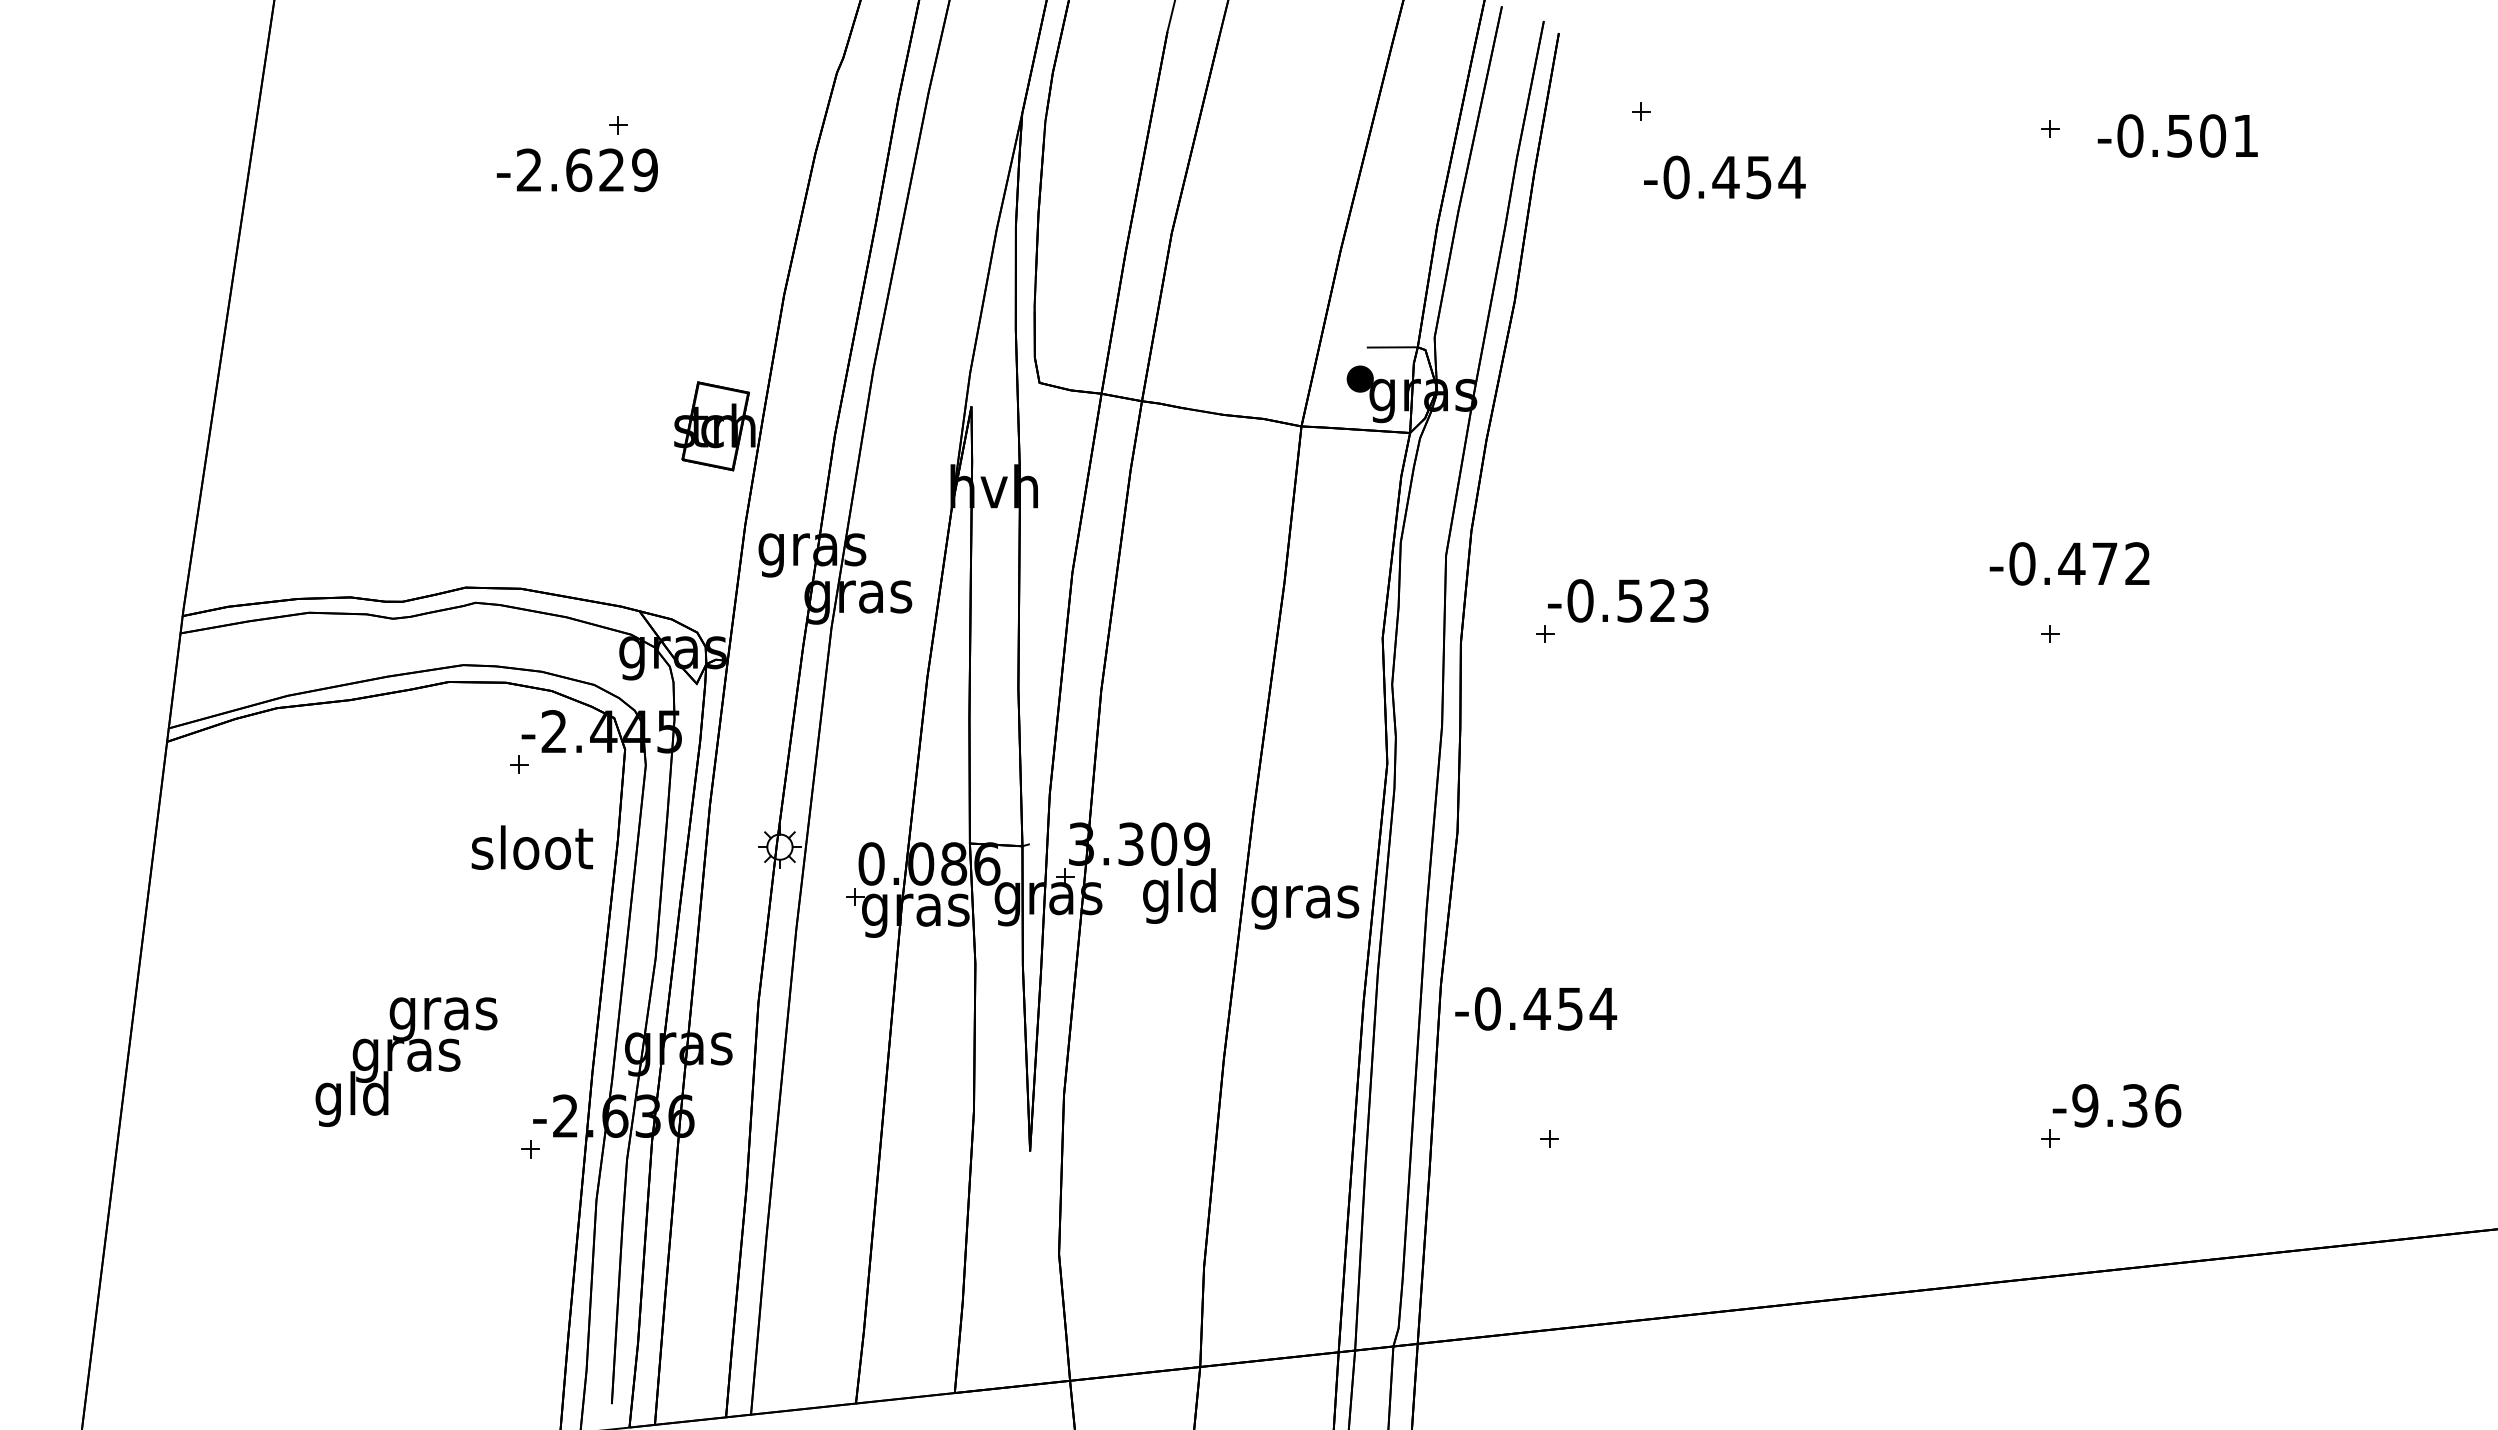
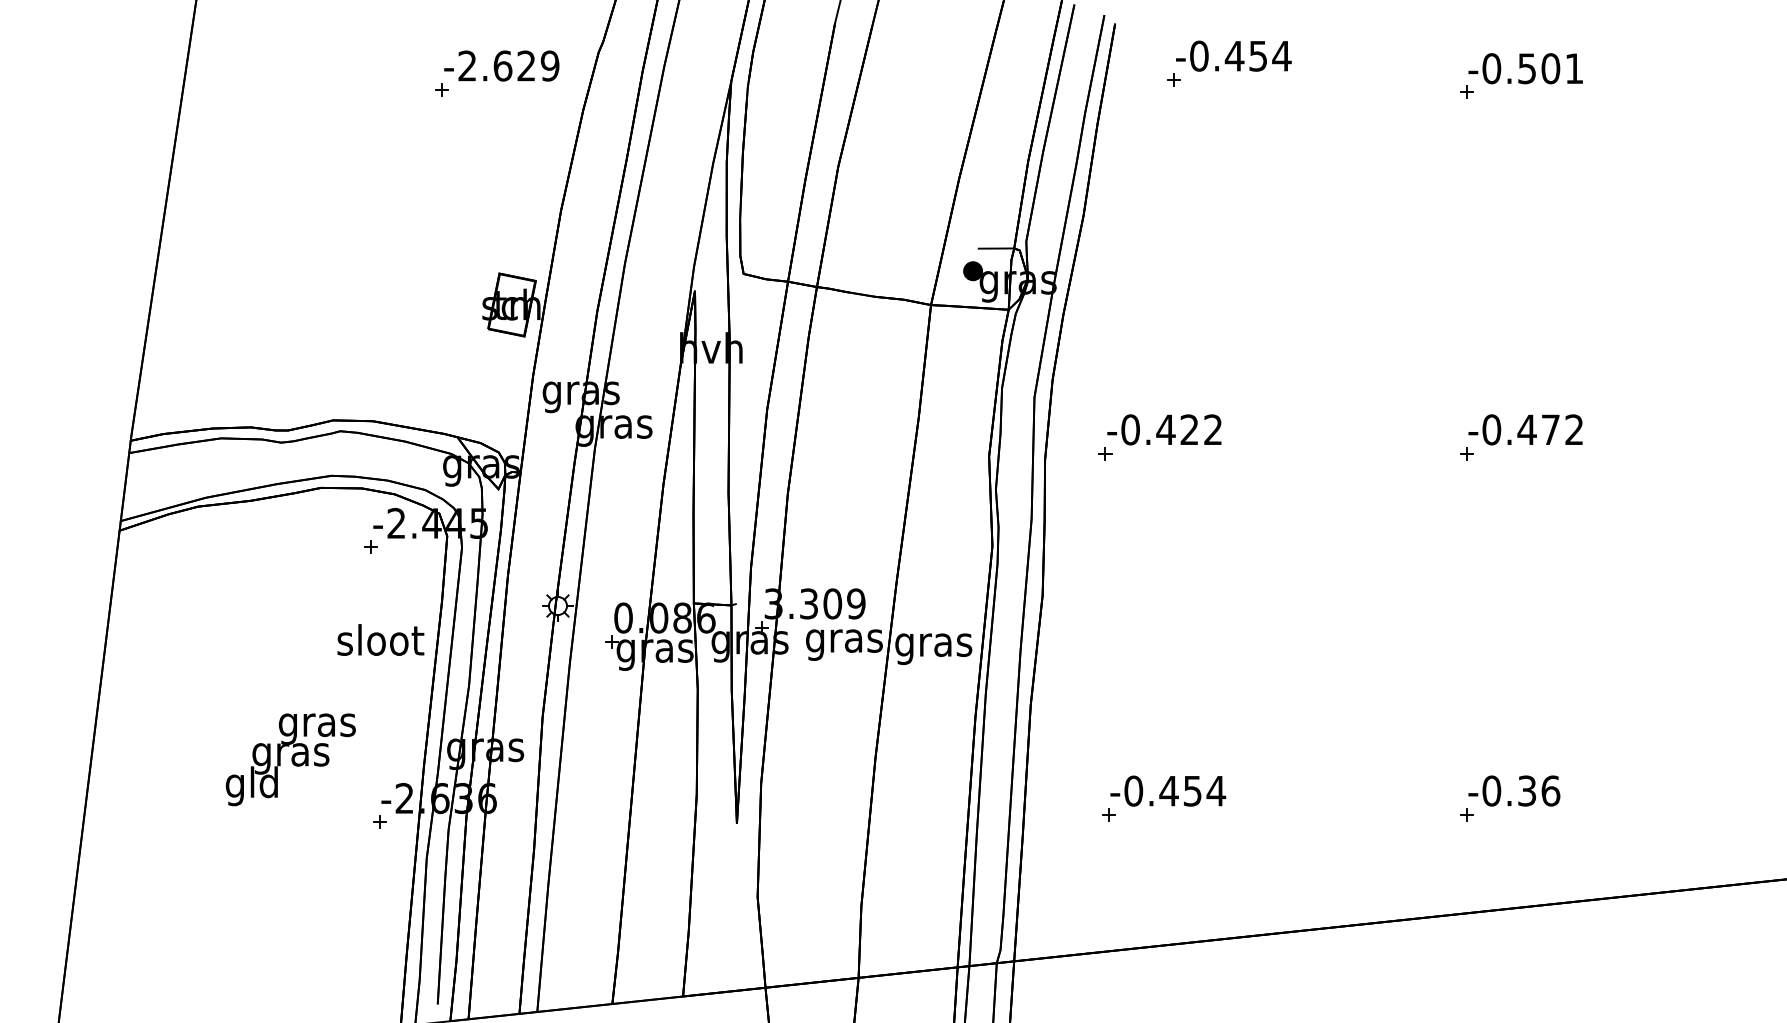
text: (2177, 135) -> (1525, 68), moved
text: (576, 170) -> (501, 66), moved
text: (1724, 177) -> (1233, 56), moved
text: (2069, 563) -> (1525, 429), moved
text: (1662, 600) -> (1189, 429), -0.523 -> -0.422
text: (531, 847) -> (380, 639), moved
text: (1180, 895) -> (844, 640), gld -> gras
text: (1536, 1008) -> (1168, 790), moved
text: (2085, 1105) -> (1491, 790), -9.36 -> -0.36

